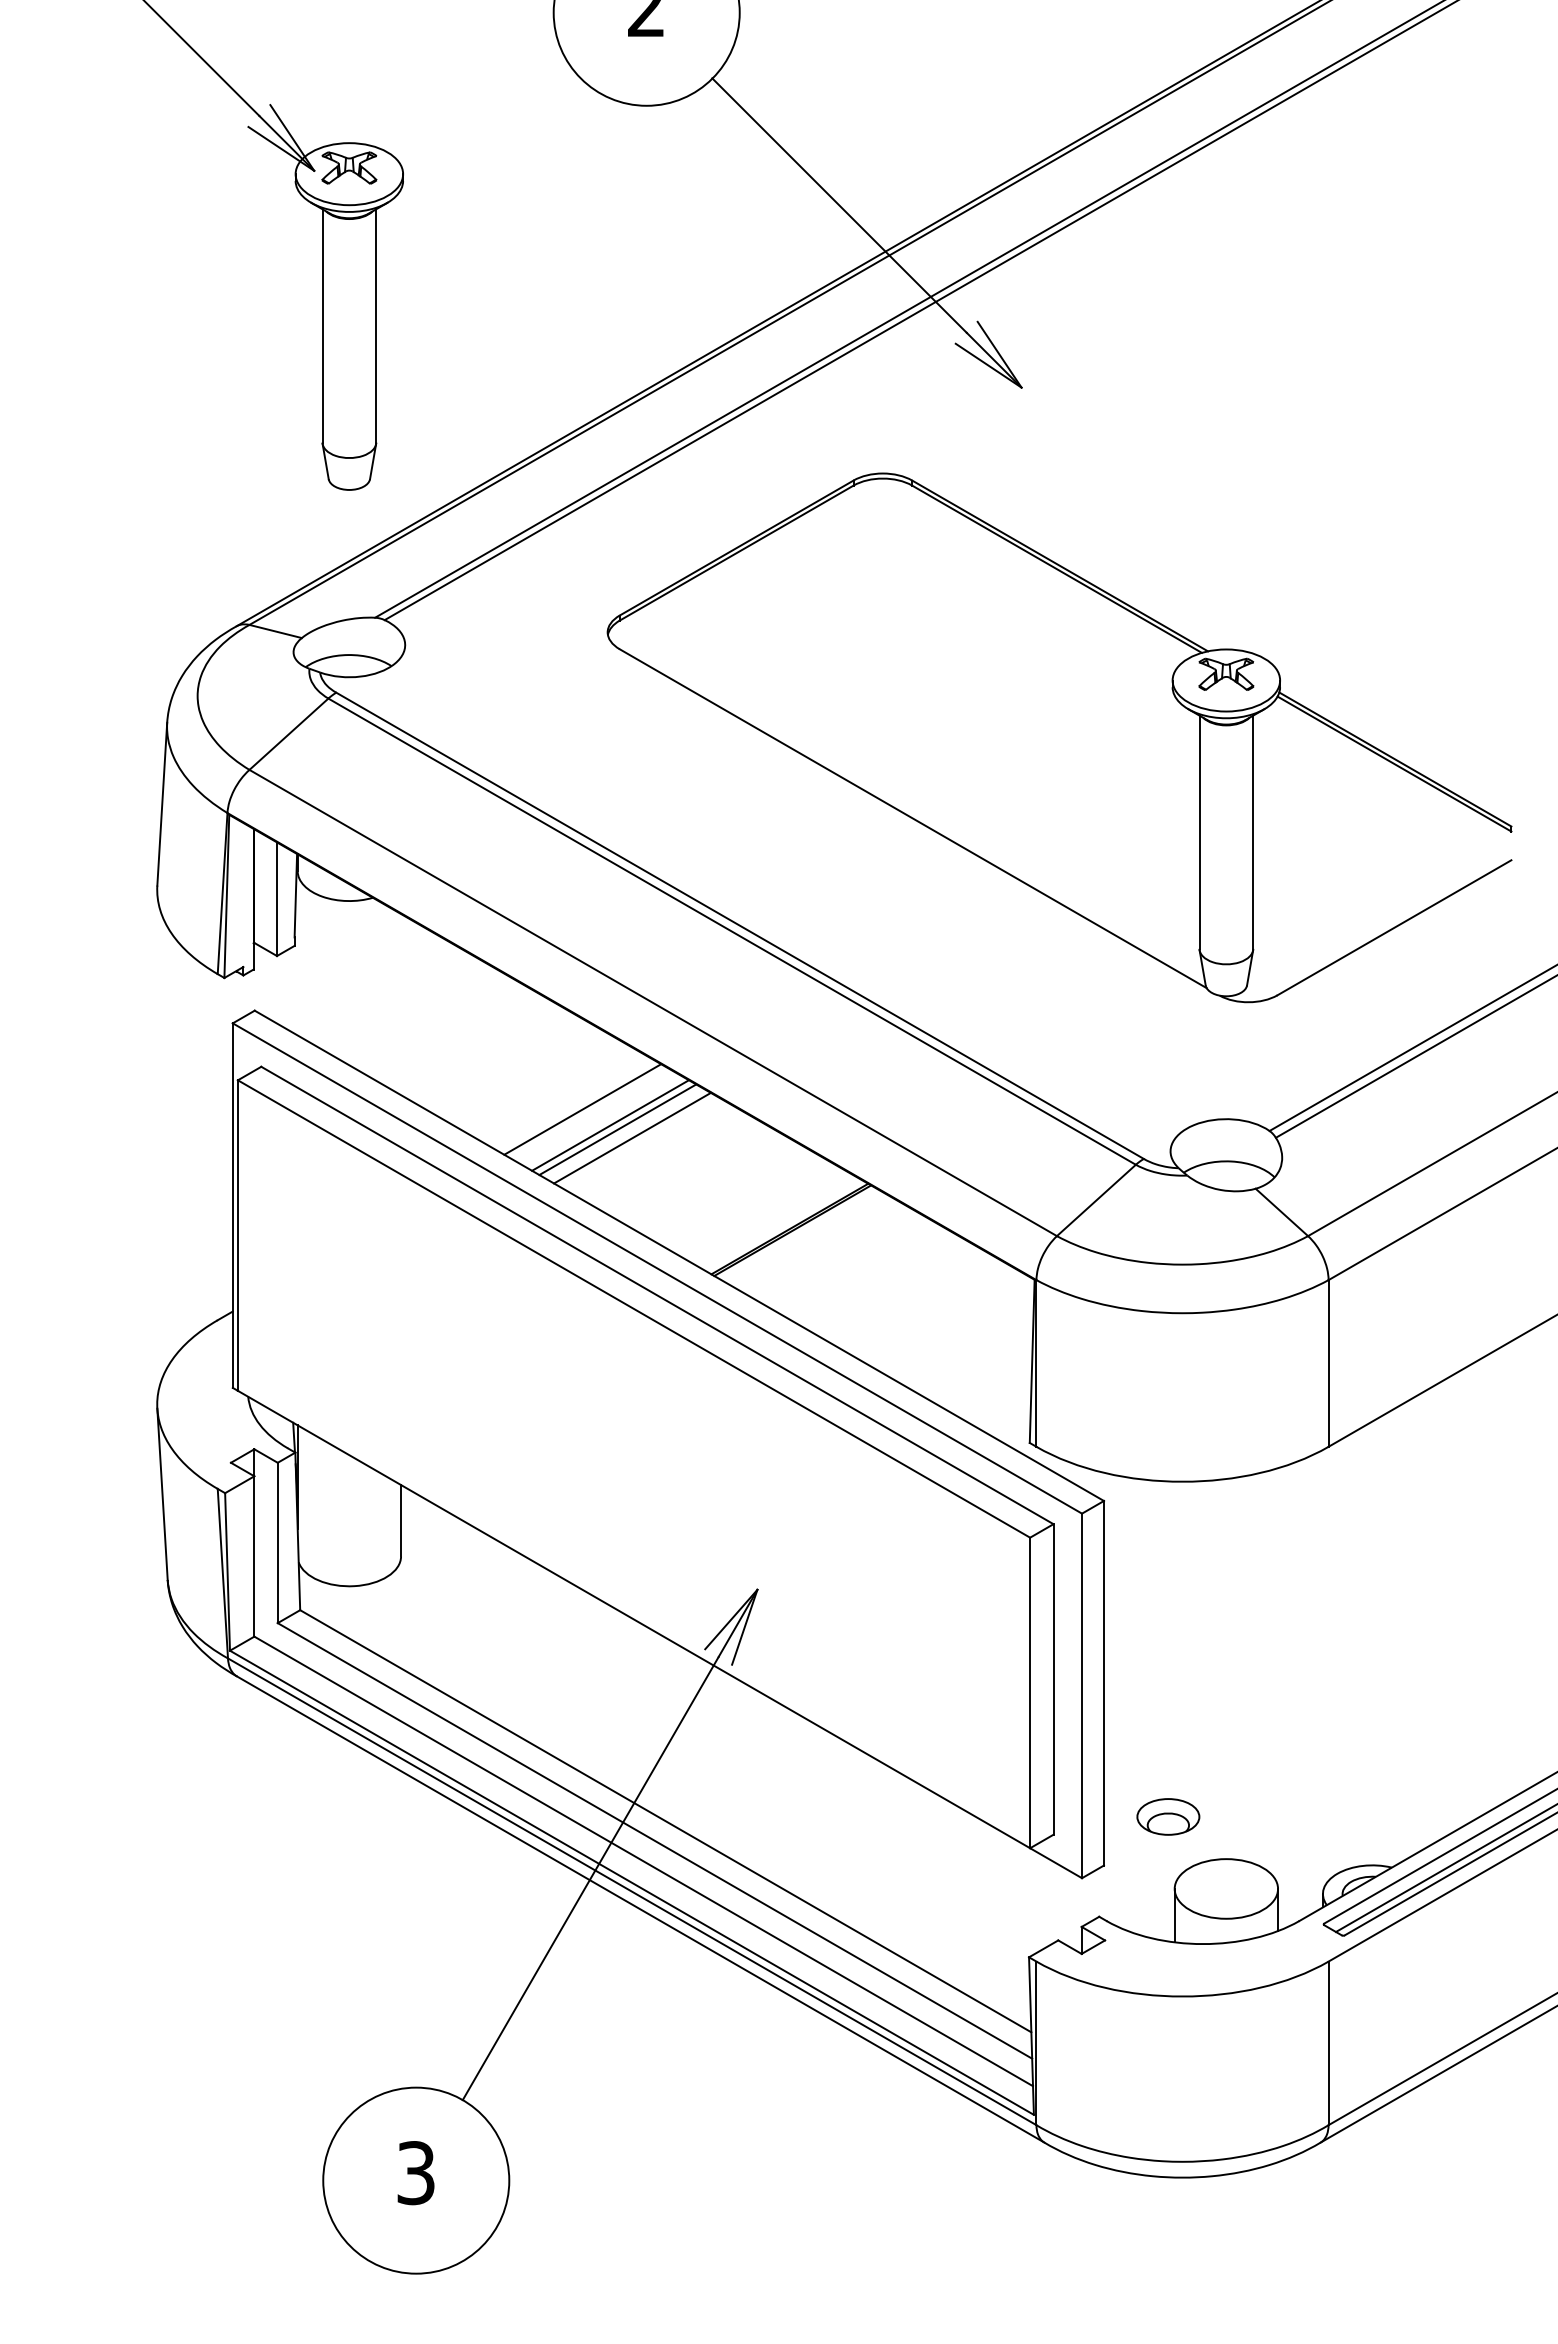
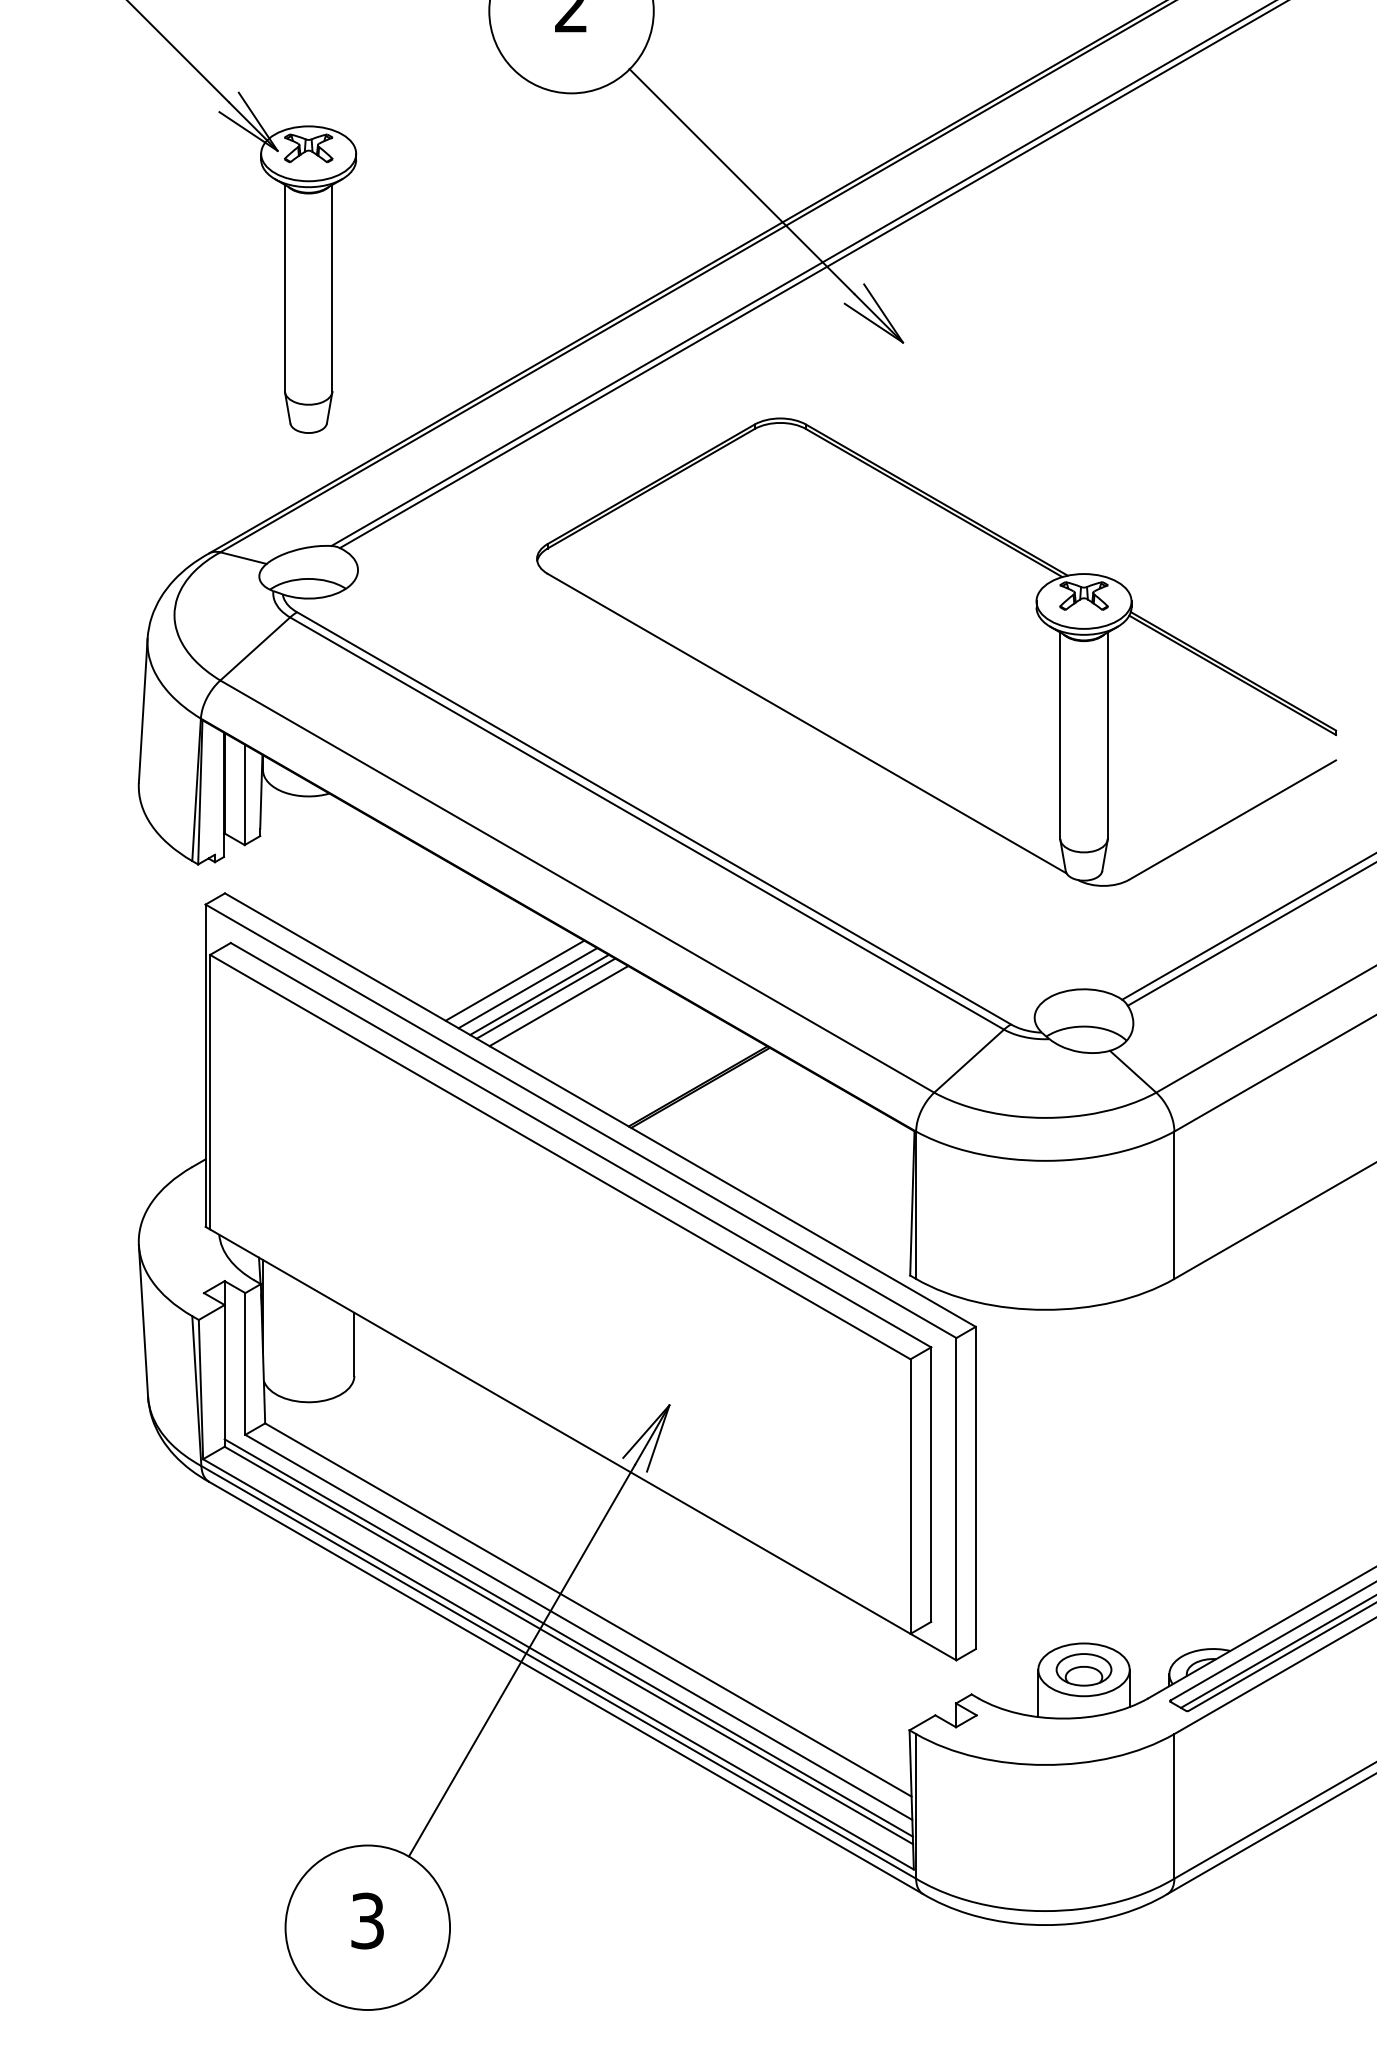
line: (596, 1117) -> (527, 987), added
part: (1168, 1816) -> (1084, 1669), moved
line: (643, 1852) -> (568, 1637), added

